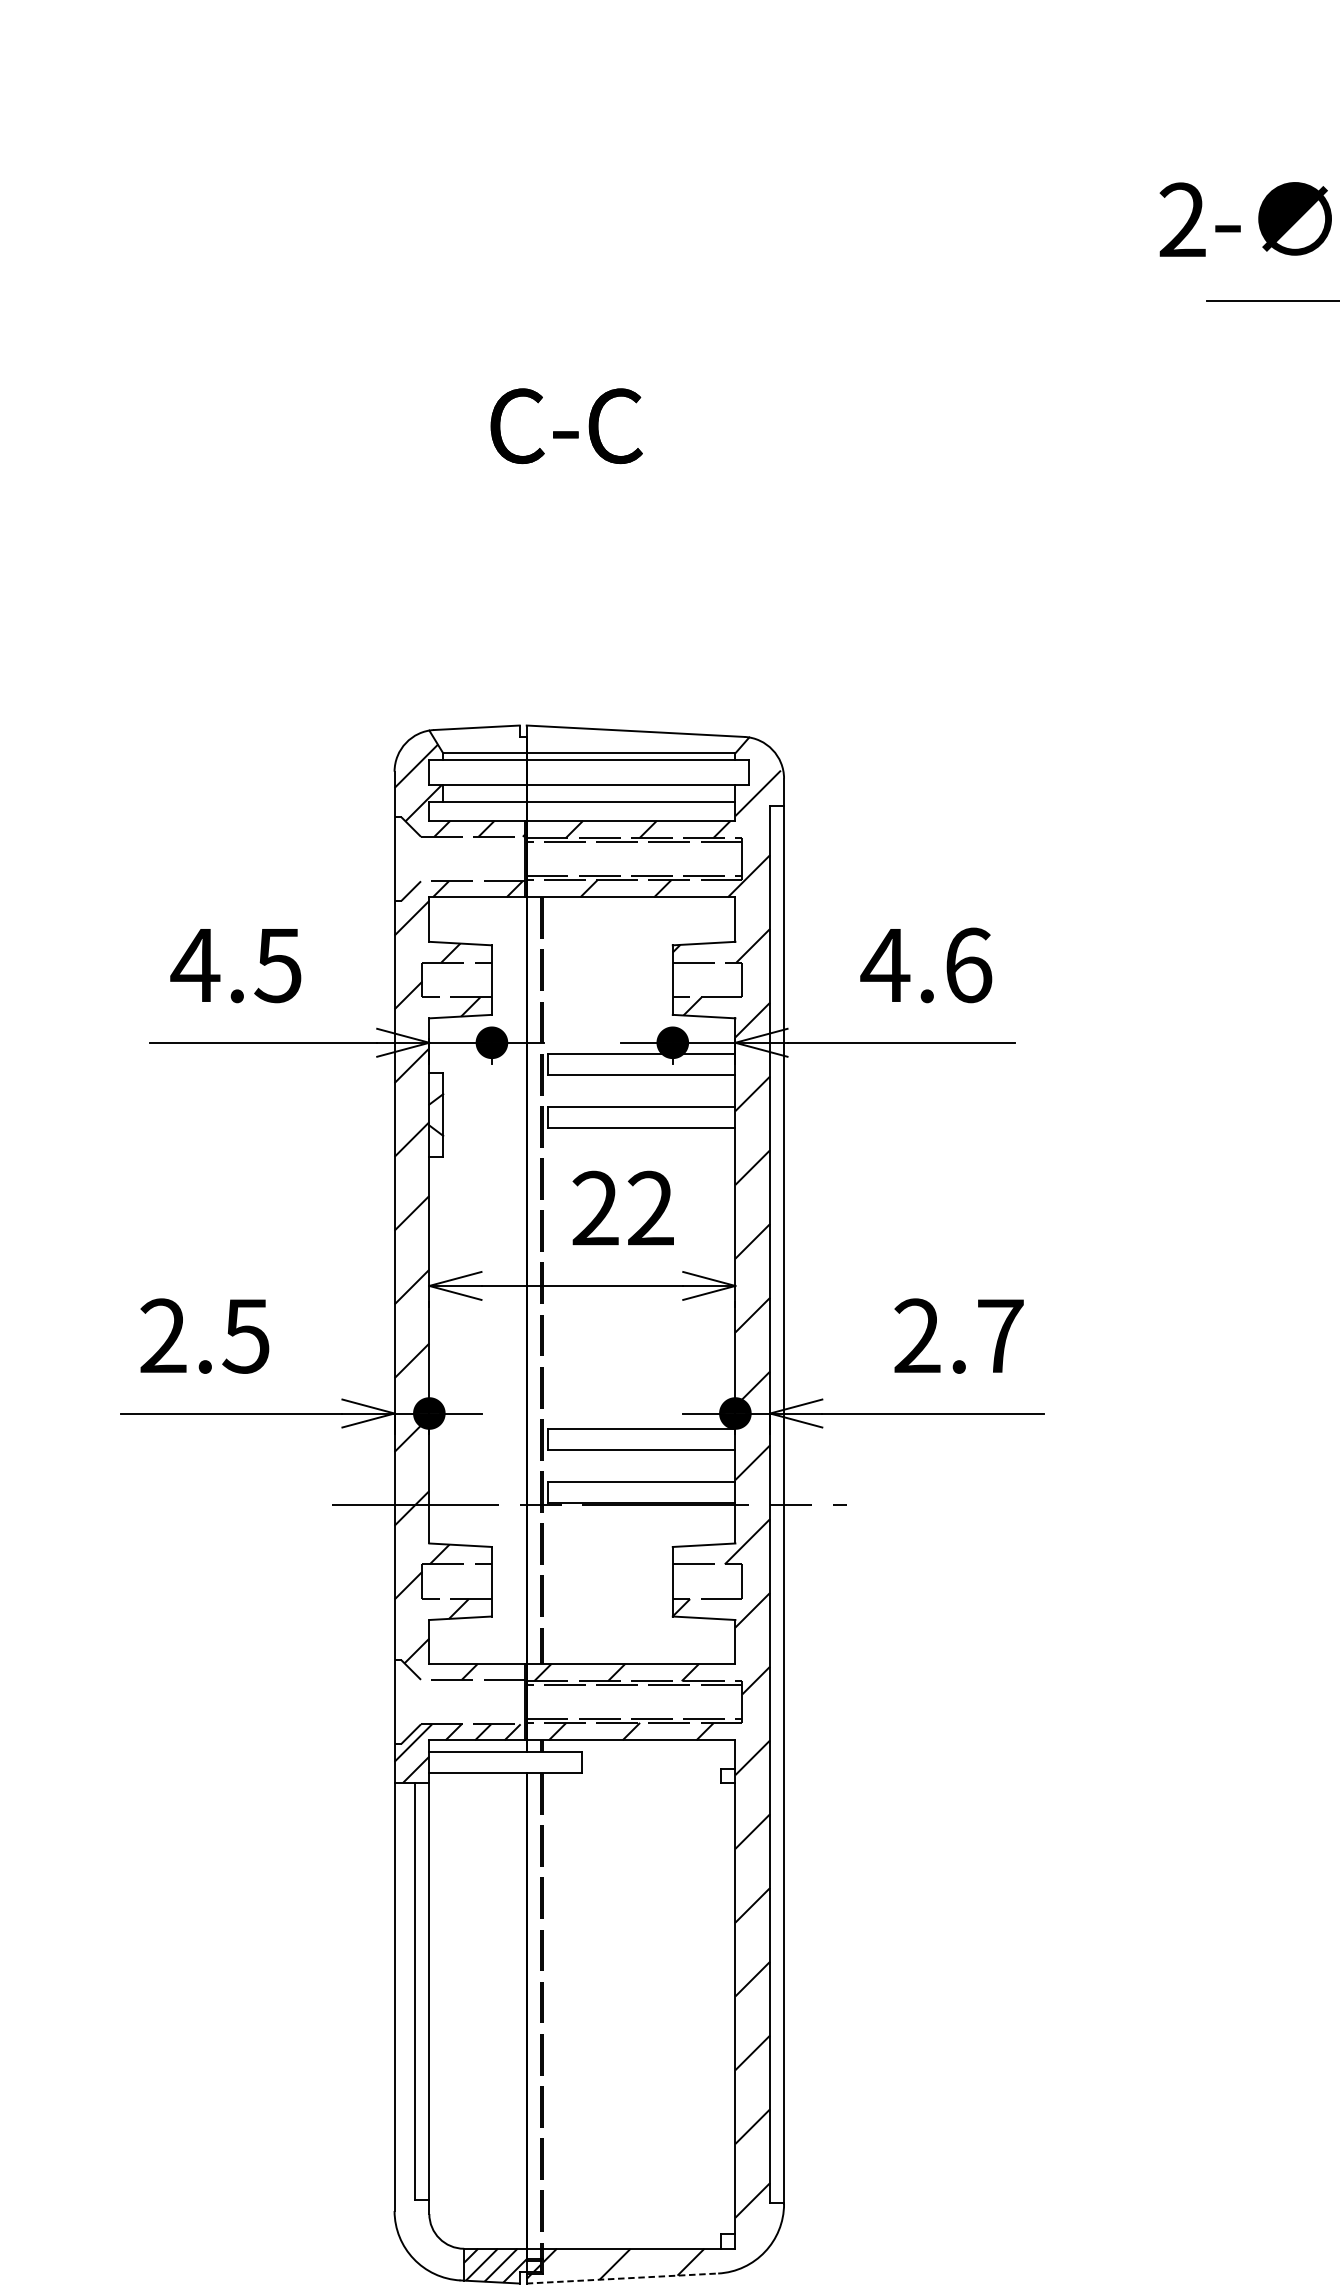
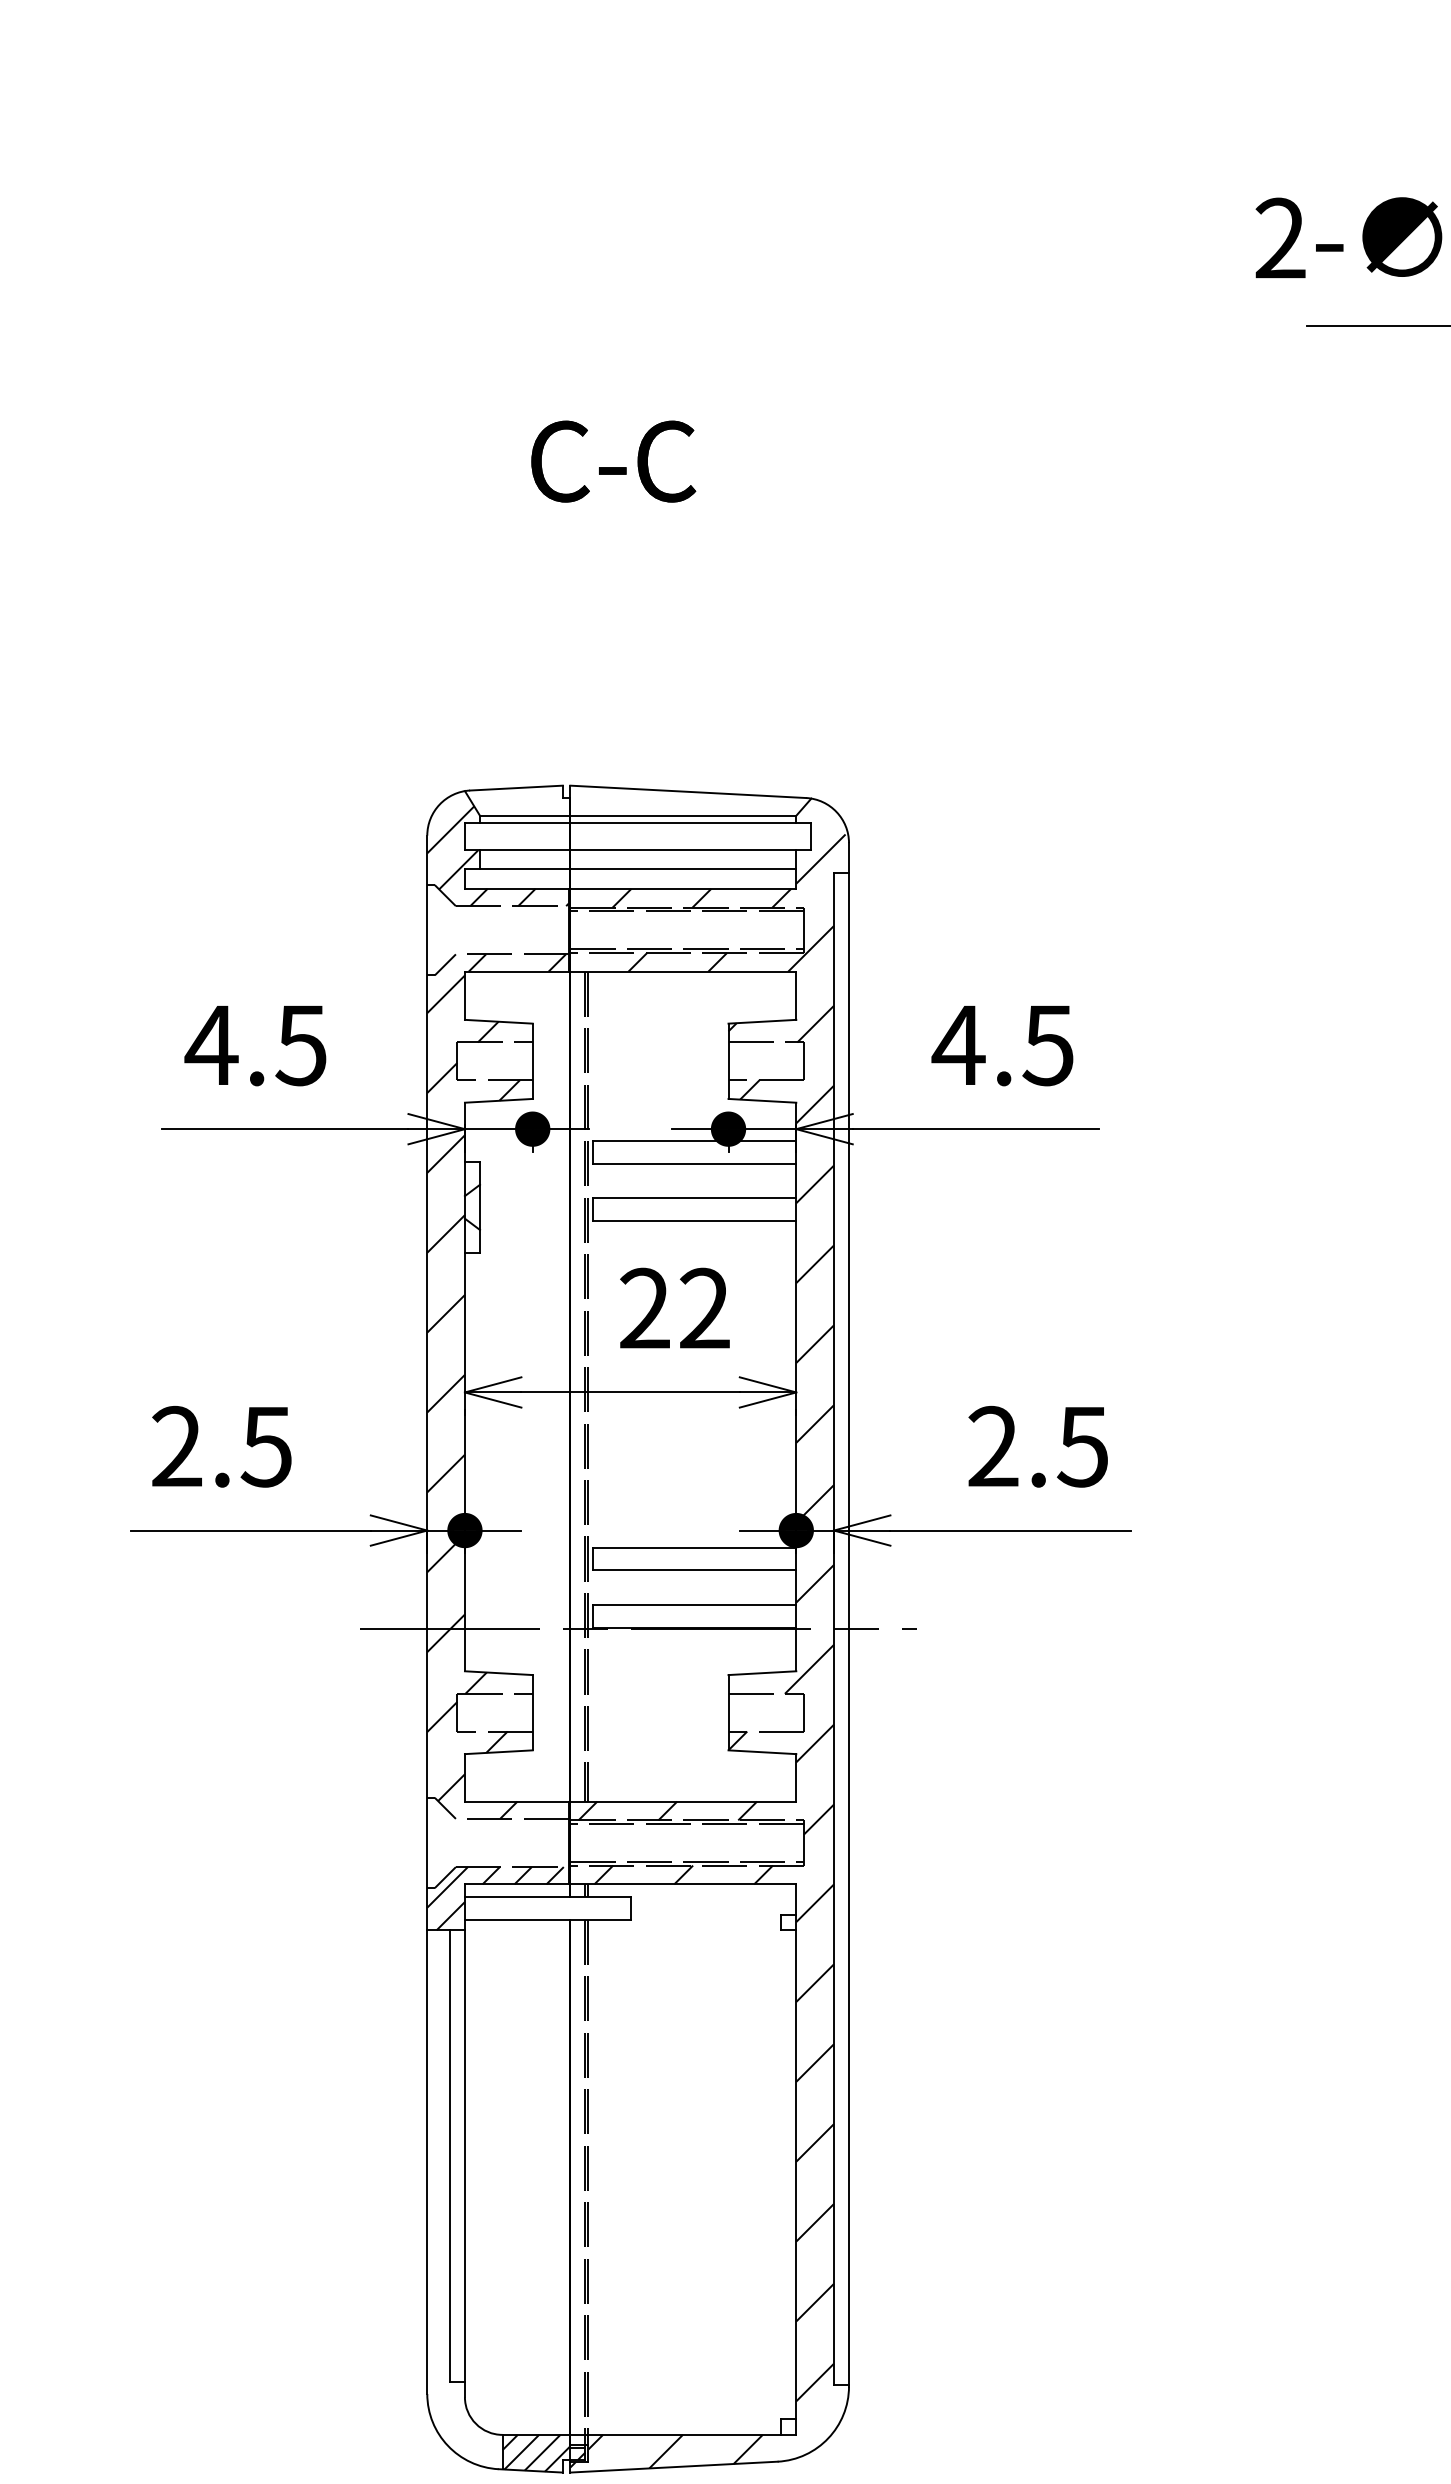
text: (968, 965) -> (1048, 1045), 4.6 -> 4.5
text: (999, 1336) -> (1082, 1447), 2.7 -> 2.5
line: (622, 2278) -> (674, 2467), dashed -> solid

